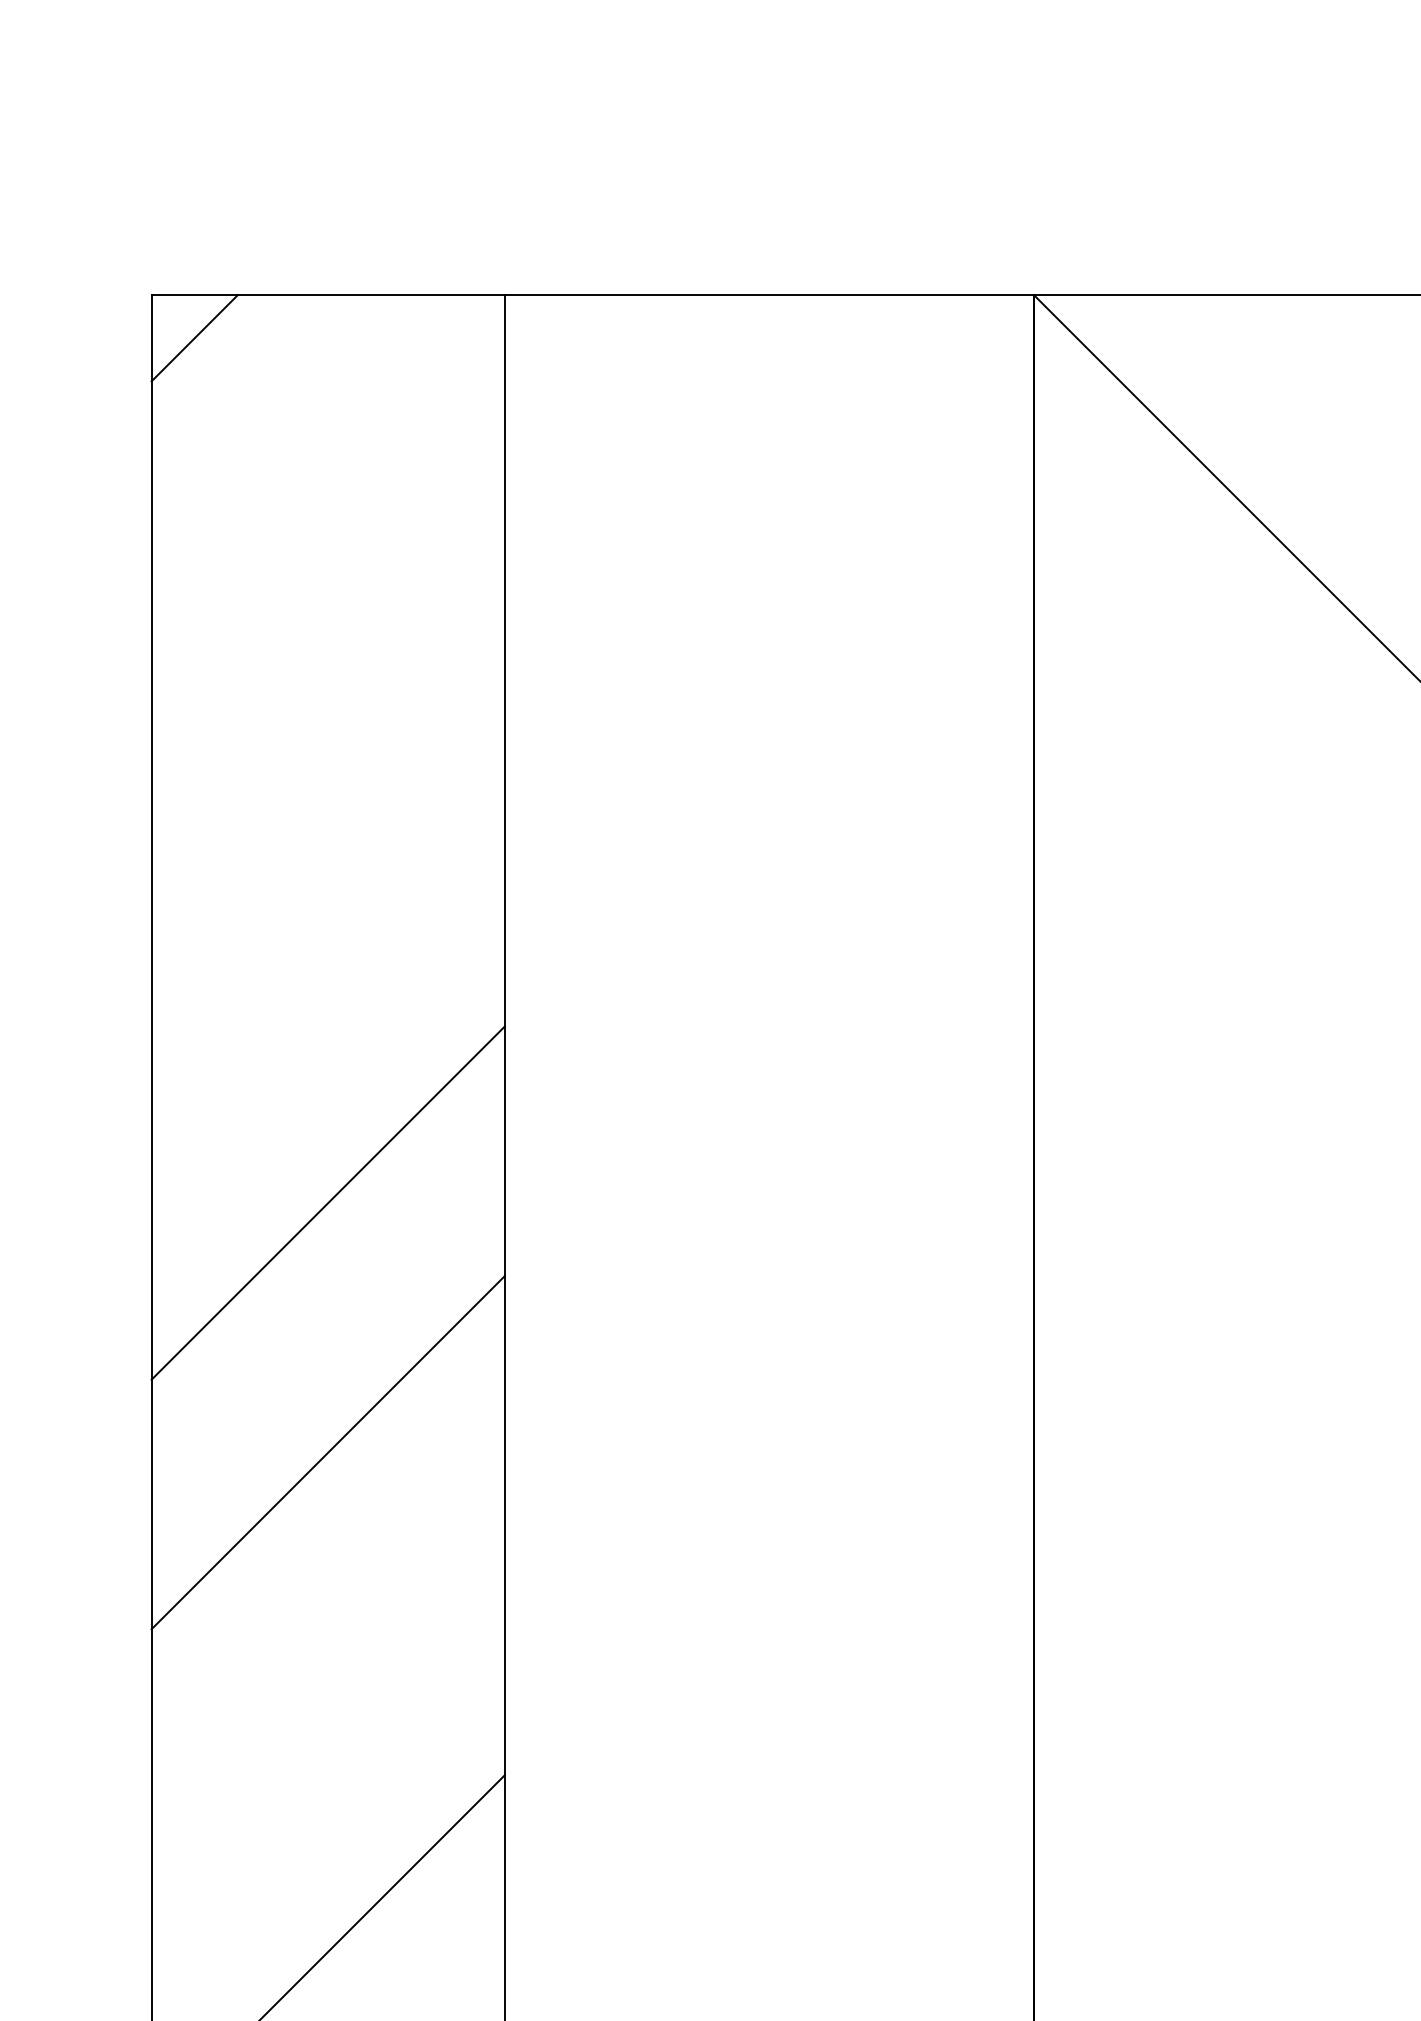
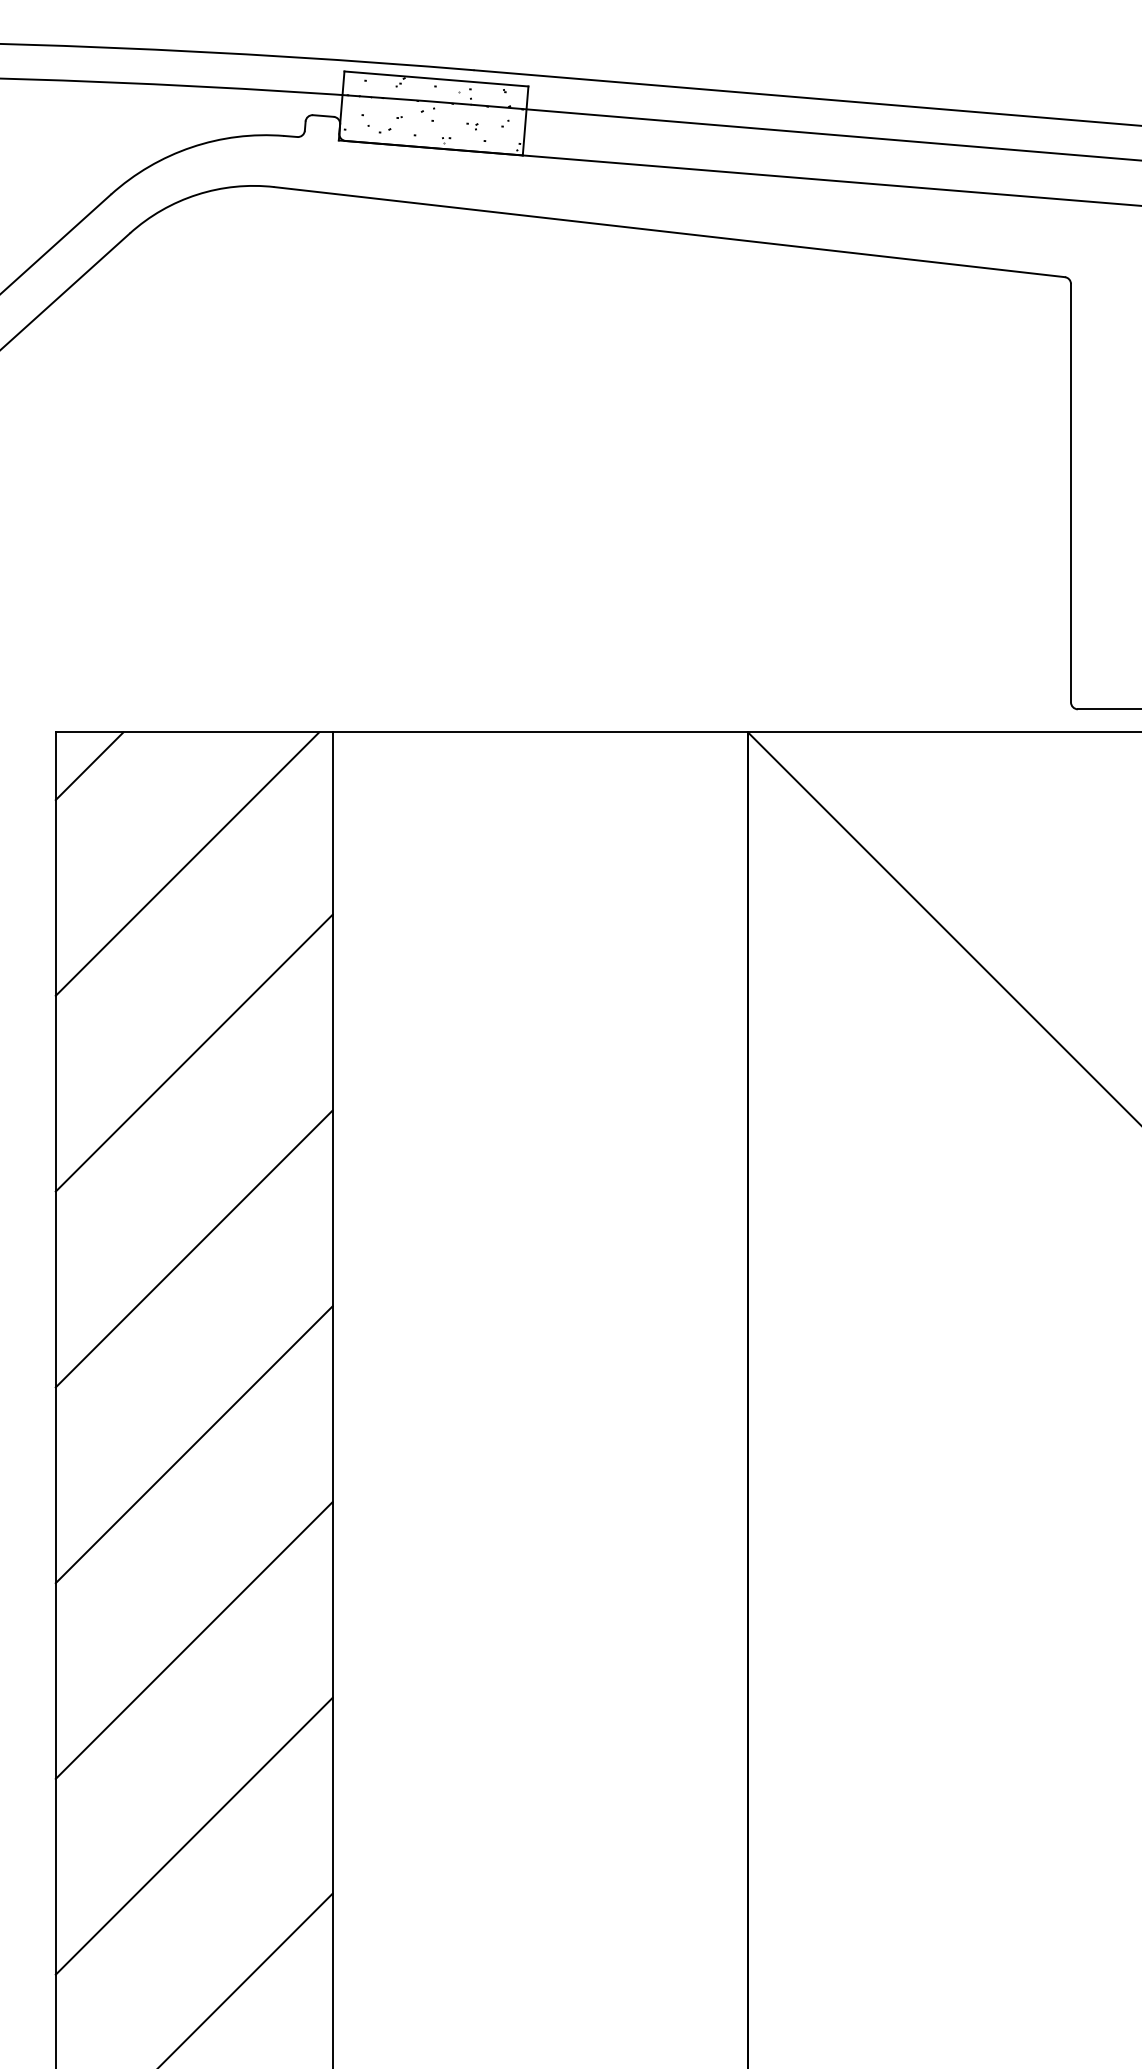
line: (319, 462) -> (187, 863), added
line: (327, 703) -> (193, 1052), added
line: (327, 953) -> (193, 1248), added
line: (327, 1701) -> (193, 1835), added

